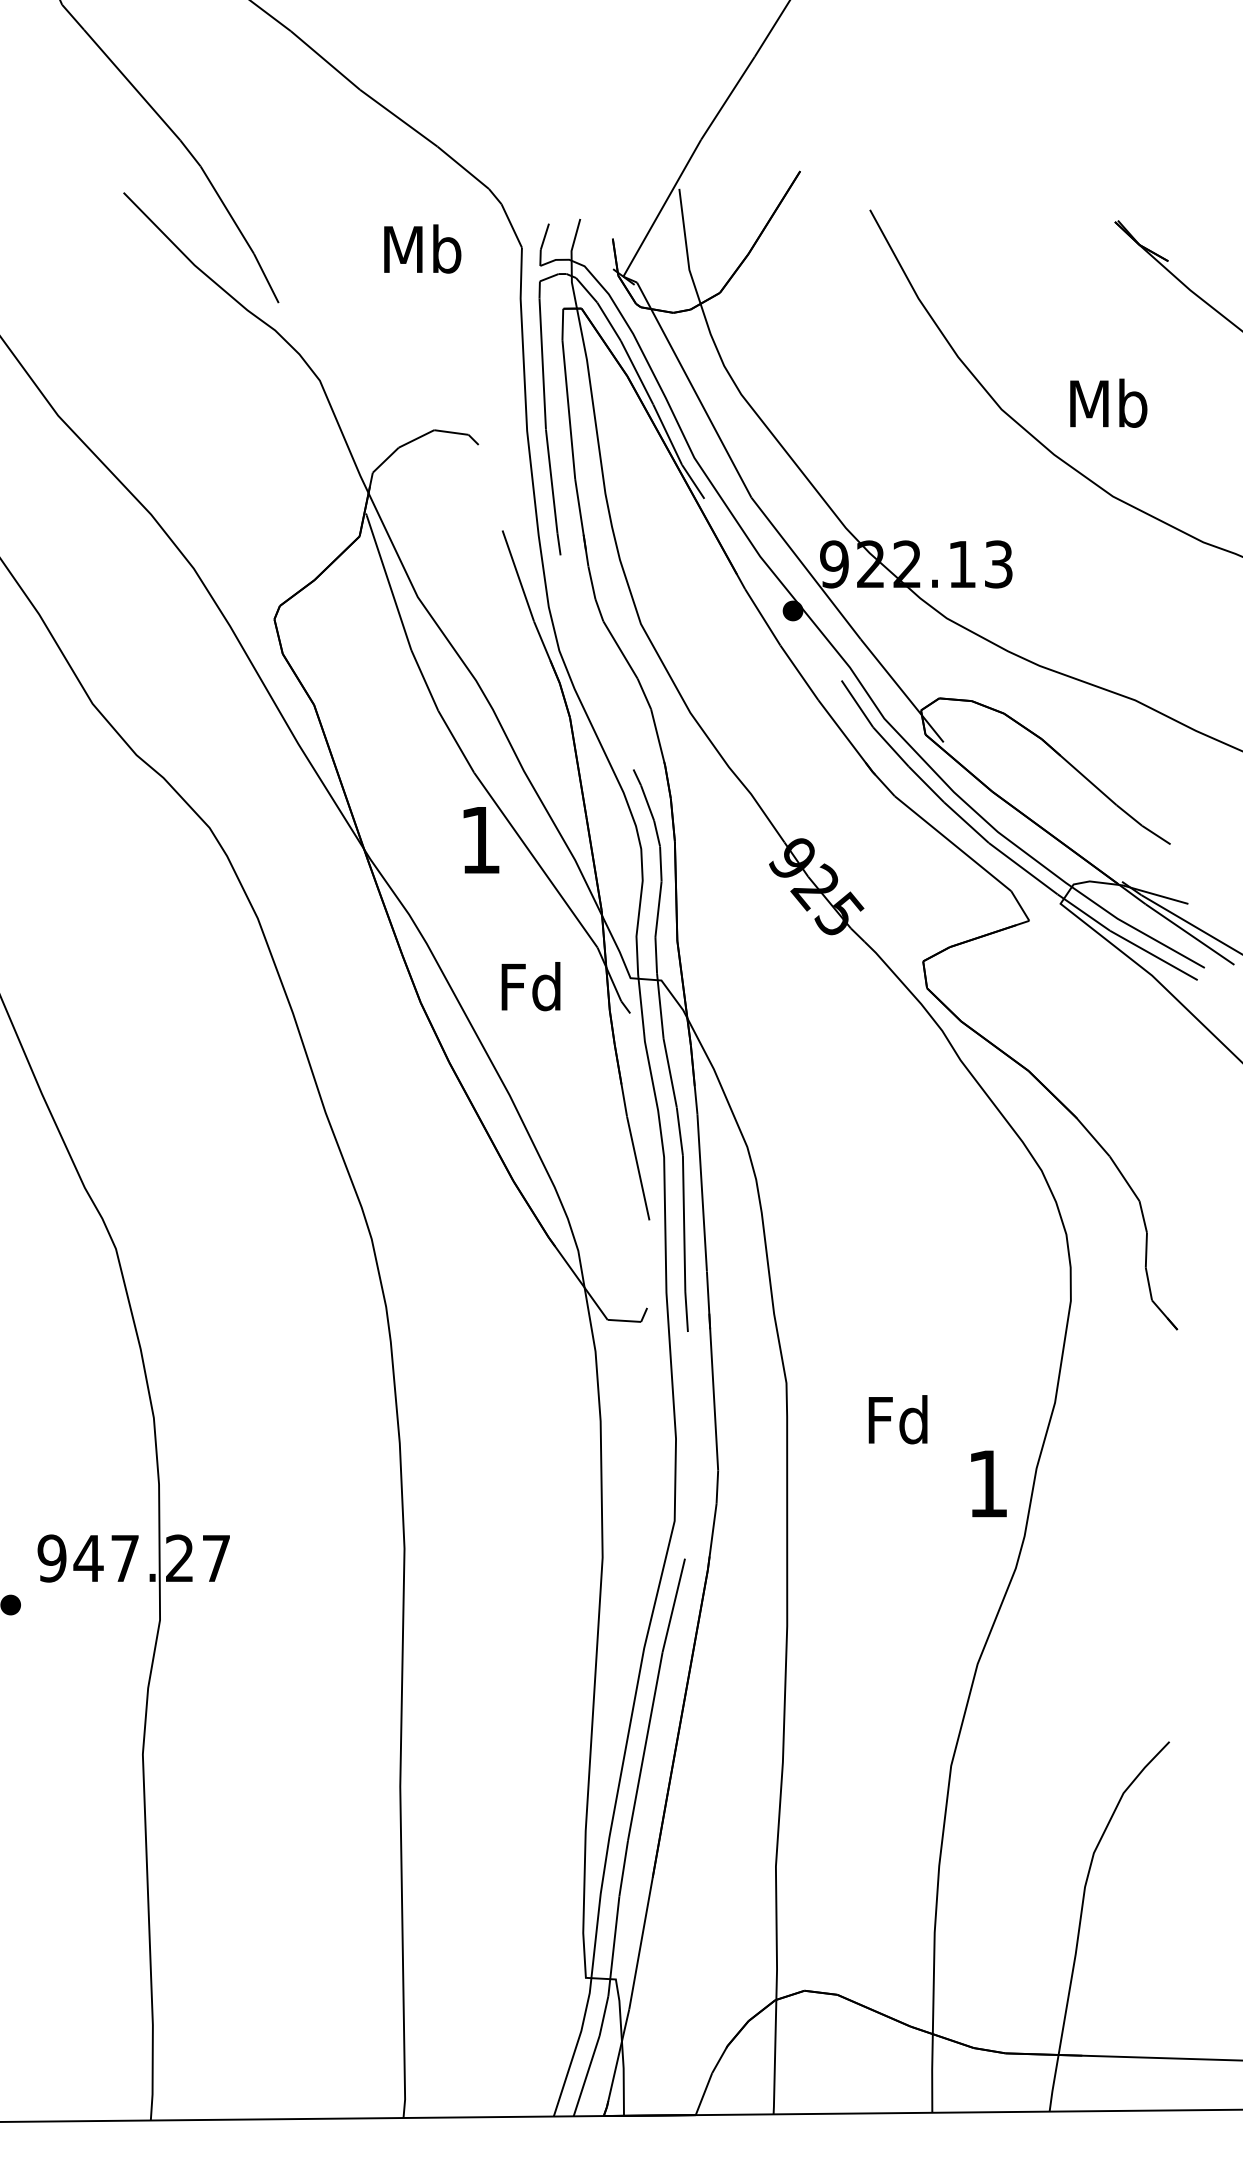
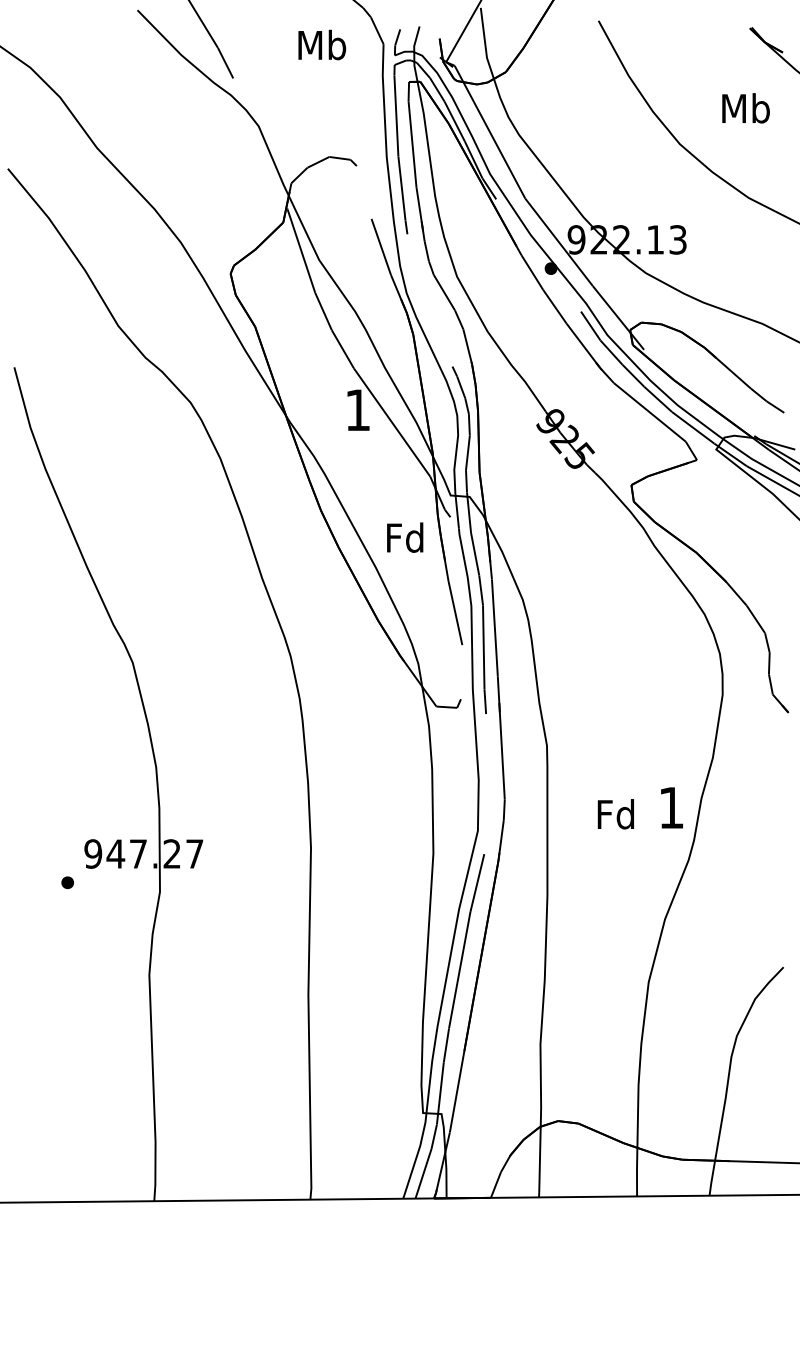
text: (1107, 403) -> (745, 108), moved
text: (531, 986) -> (405, 537), moved
text: (897, 1420) -> (615, 814), moved

